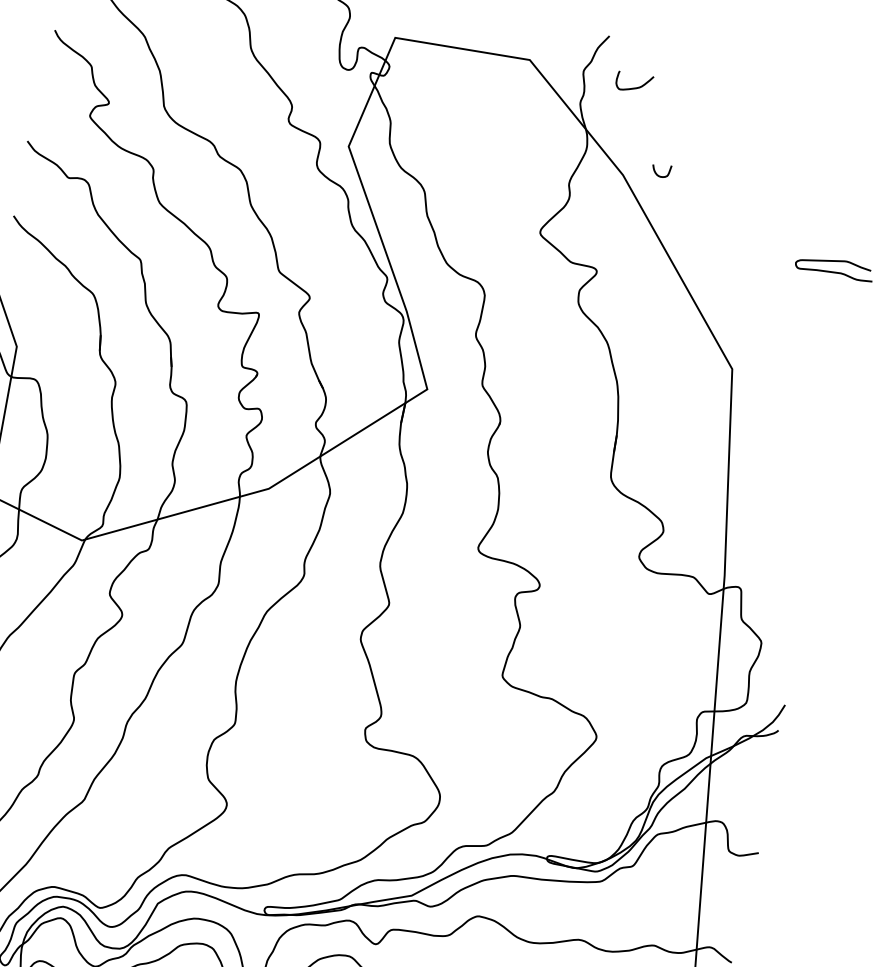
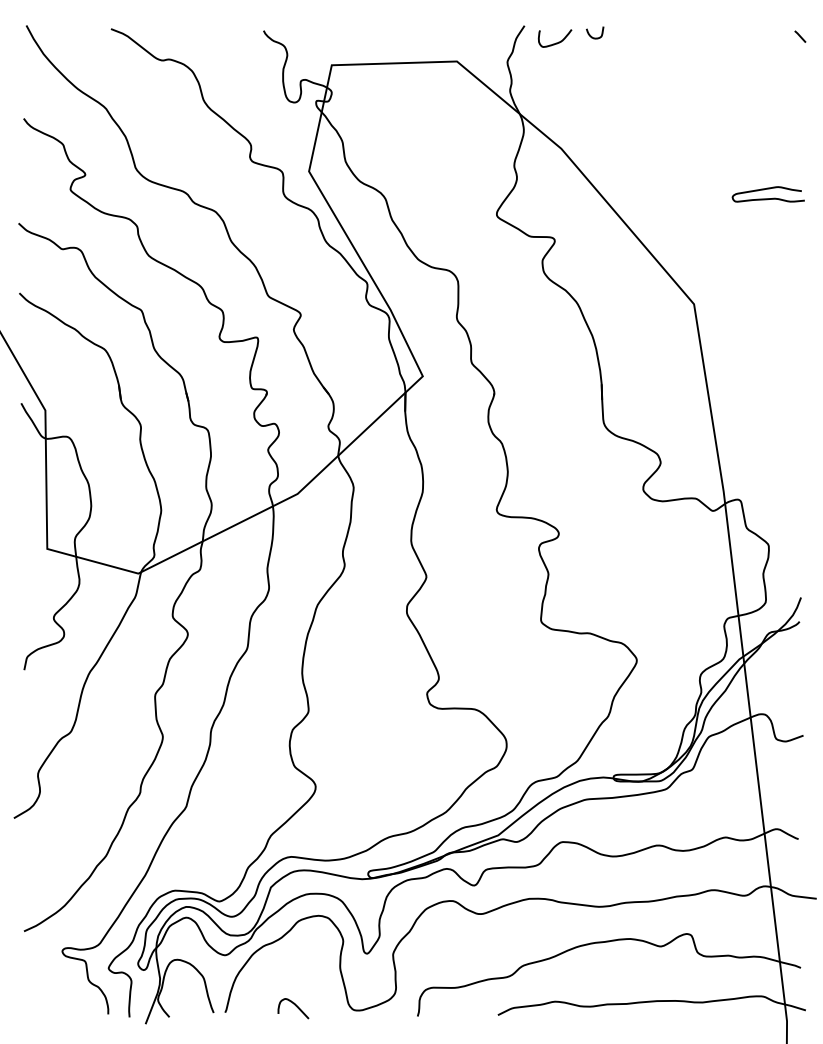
curve: (634, 87) -> (556, 42), moved
curve: (657, 172) -> (591, 35), moved

